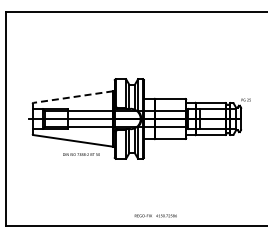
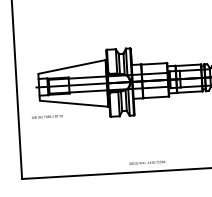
line: (72, 97) -> (71, 67), dashed -> solid
text: (81, 154) -> (47, 116), moved

